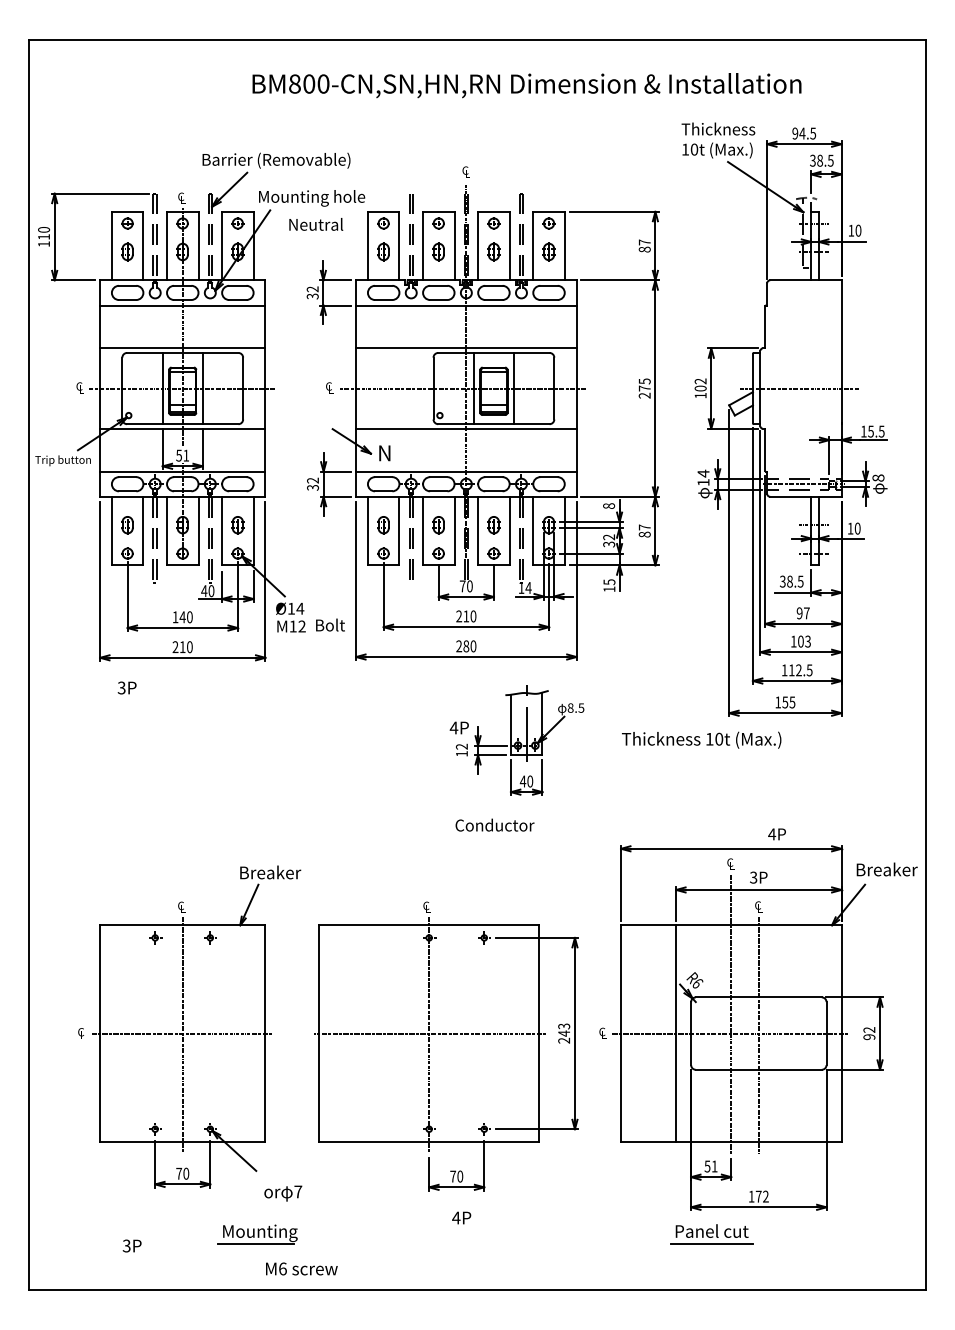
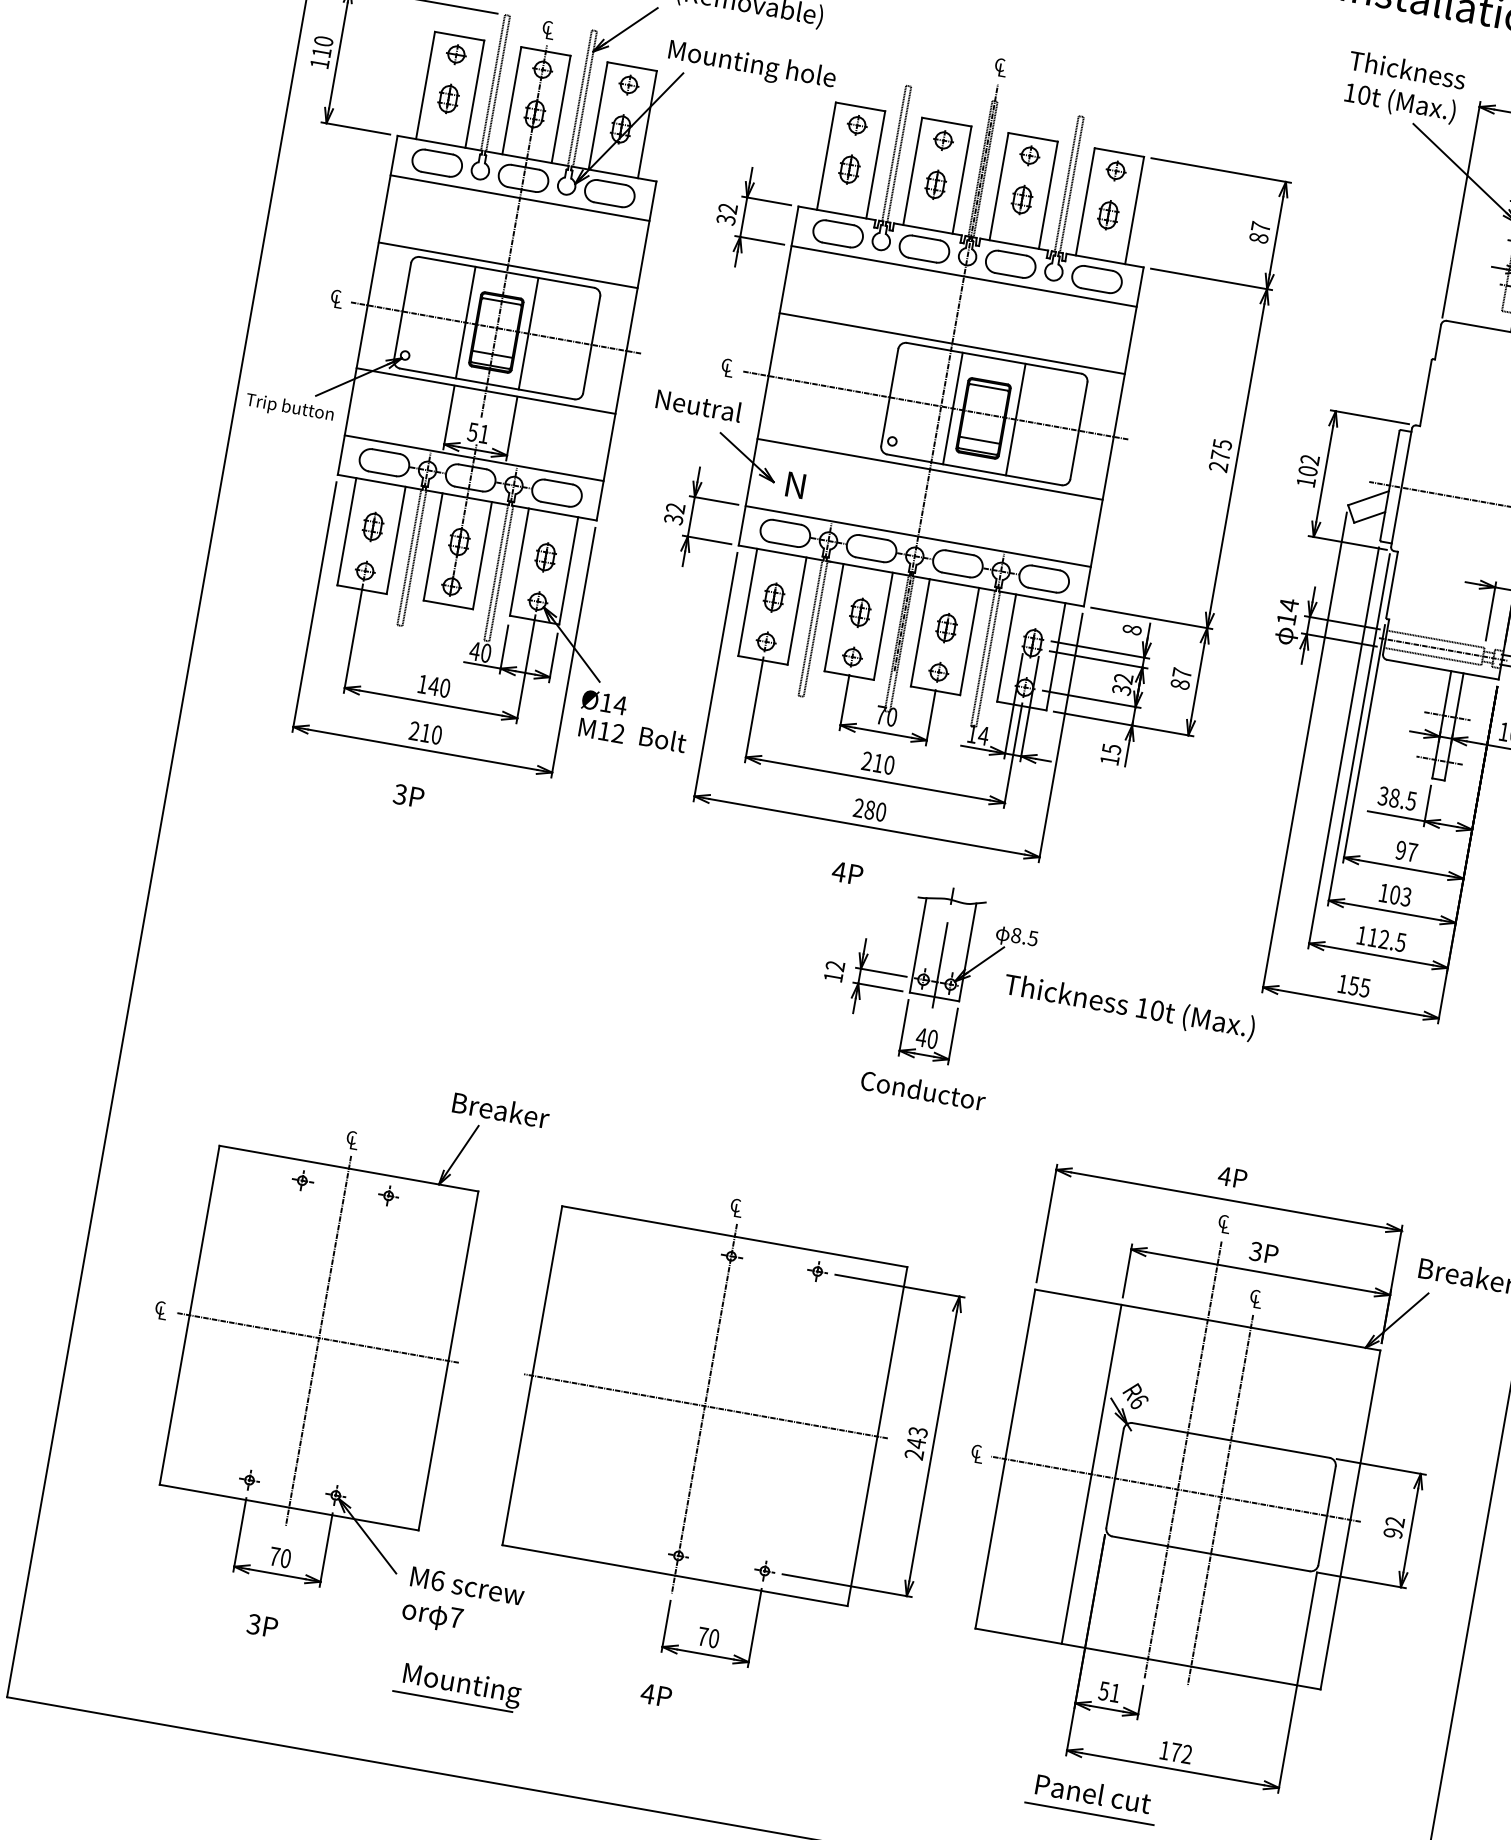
text: (316, 224) -> (699, 405), moved
text: (126, 687) -> (407, 795), moved
text: (458, 727) -> (846, 872), moved
text: (701, 739) -> (1129, 1006), moved
text: (494, 824) -> (922, 1089), moved
text: (776, 834) -> (1231, 1177), moved
text: (461, 1217) -> (656, 1694), moved
part: (257, 1234) -> (457, 1686), moved
text: (131, 1245) -> (261, 1624), moved
text: (301, 1268) -> (467, 1585), moved

